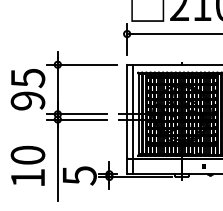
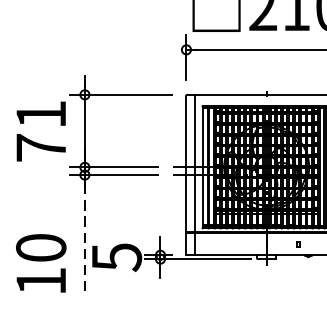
text: (27, 89) -> (40, 131), 95 -> 71
line: (57, 163) -> (84, 239), solid -> dashed
text: (27, 165) -> (40, 262), moved

